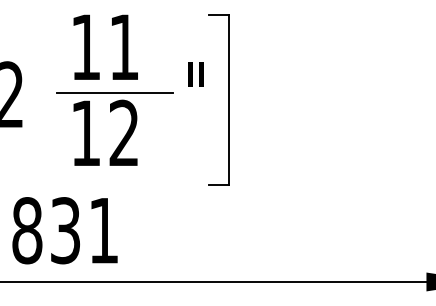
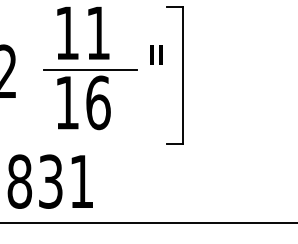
text: (124, 133) -> (98, 102), 12 -> 16

